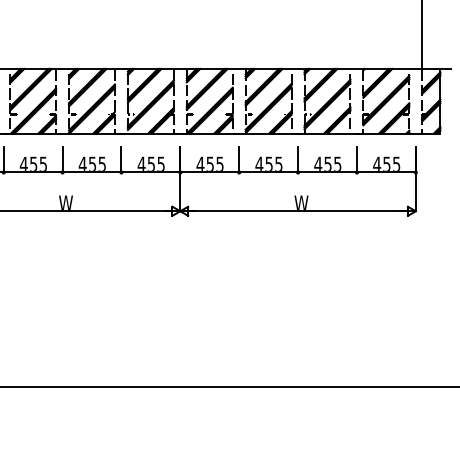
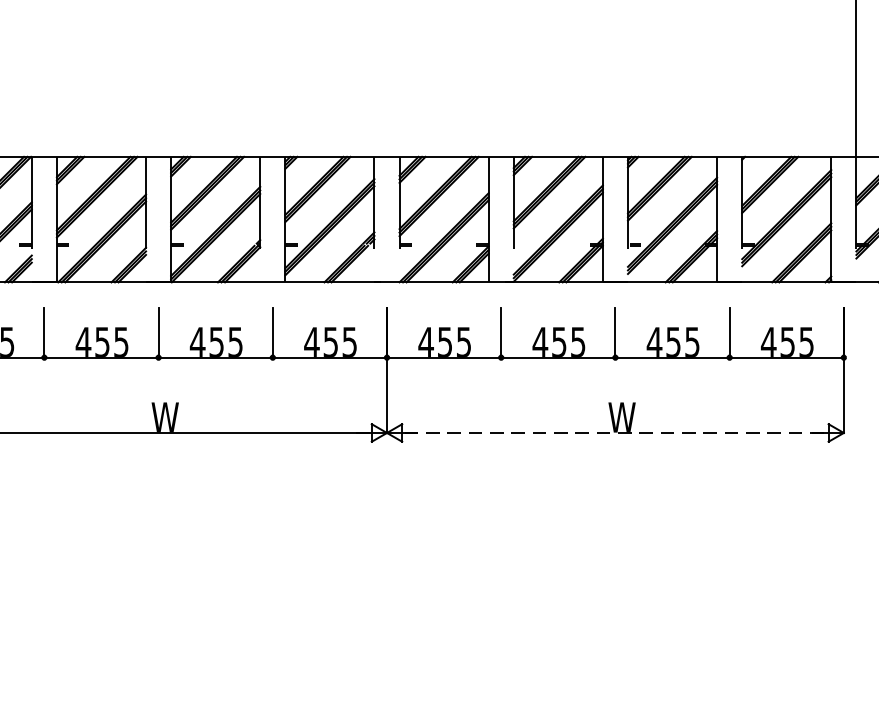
line: (298, 211) -> (616, 433), solid -> dashed

